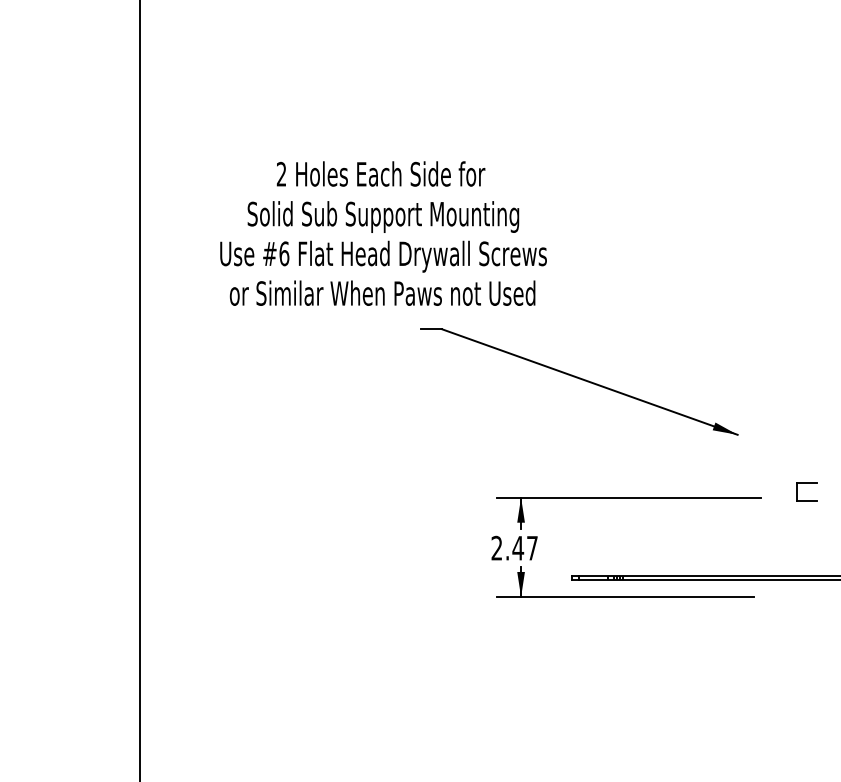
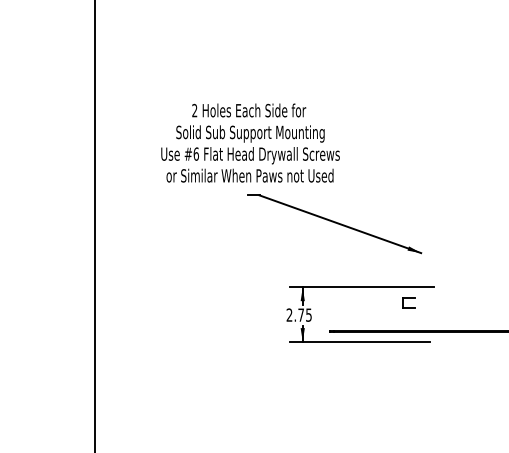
text: (383, 232) -> (250, 142), moved
part: (805, 490) -> (408, 302), moved
text: (524, 547) -> (304, 314), 2.47 -> 2.75

